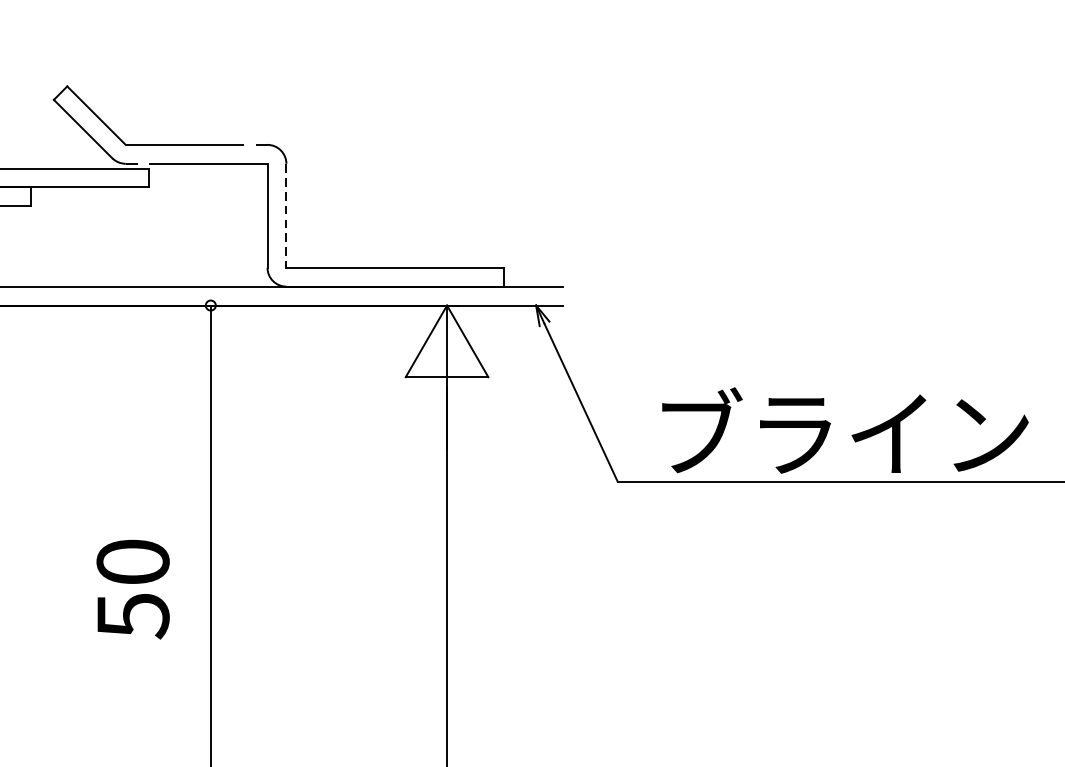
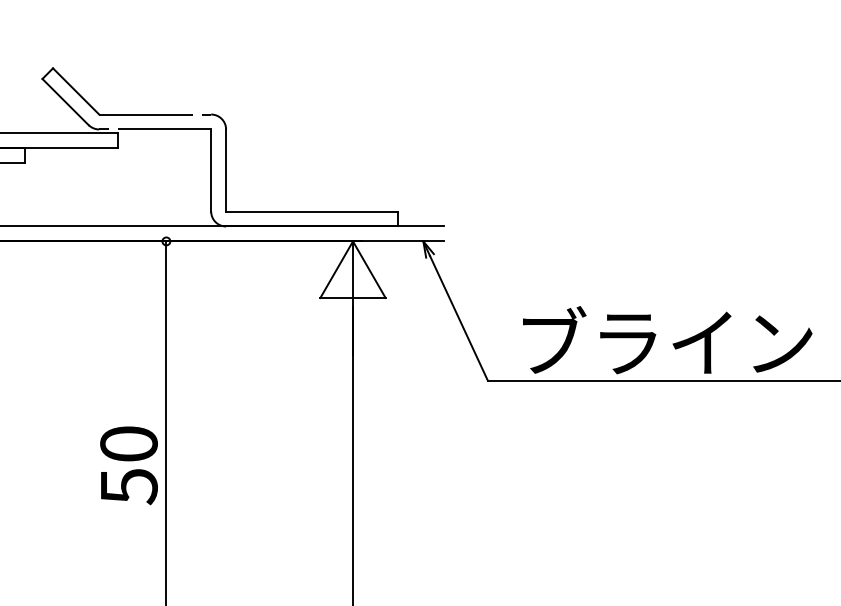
line: (286, 217) -> (226, 171), dashed -> solid
text: (132, 589) -> (128, 465), moved

